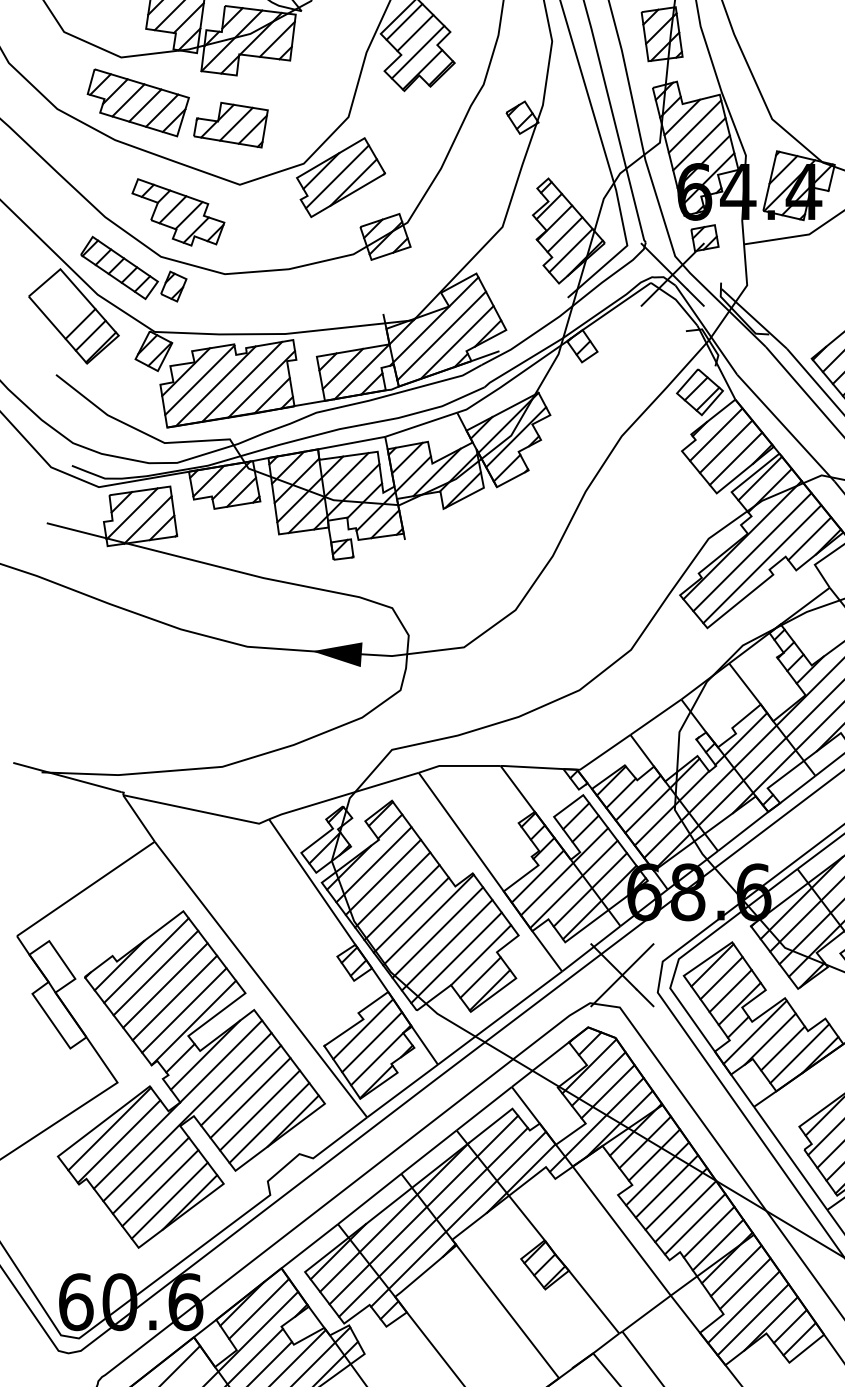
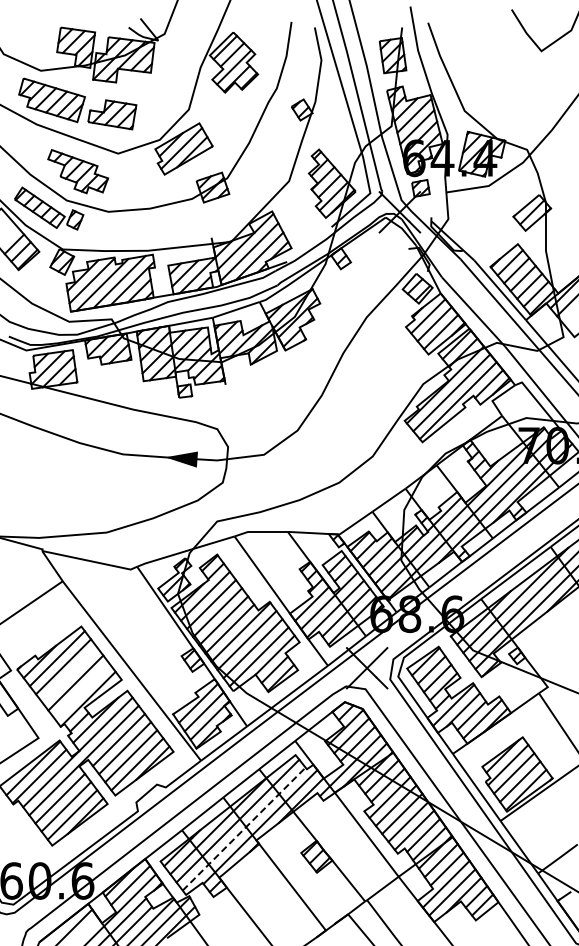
line: (165, 984) -> (69, 674), removed
line: (183, 1009) -> (81, 690), removed
line: (433, 1222) -> (244, 829), solid -> dashed

